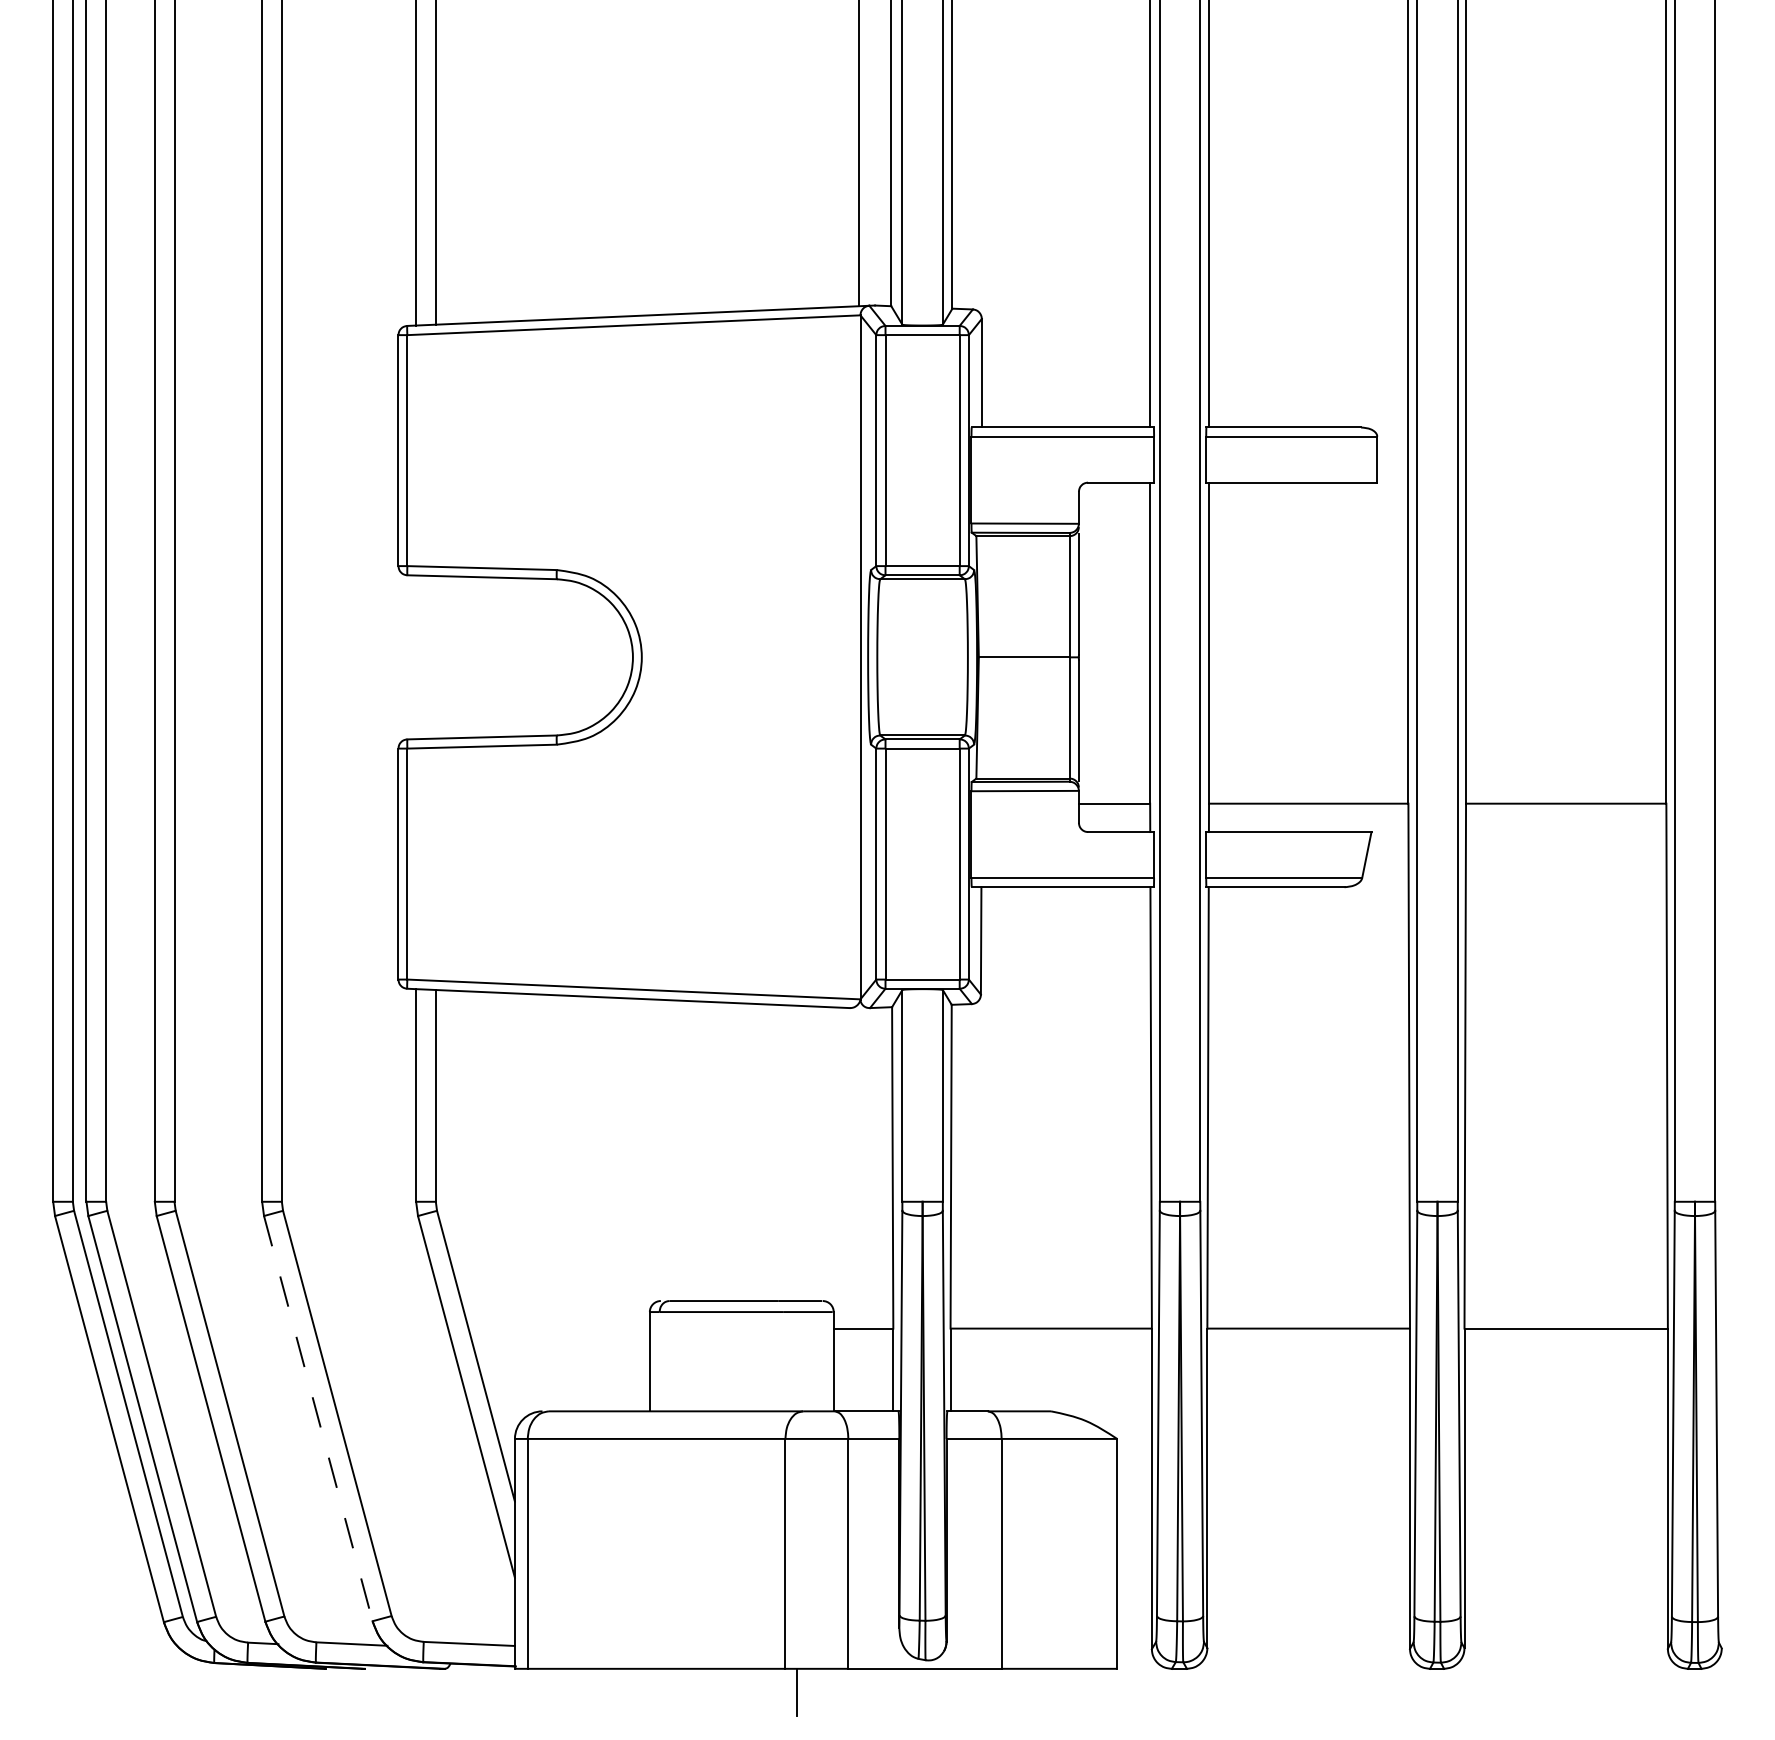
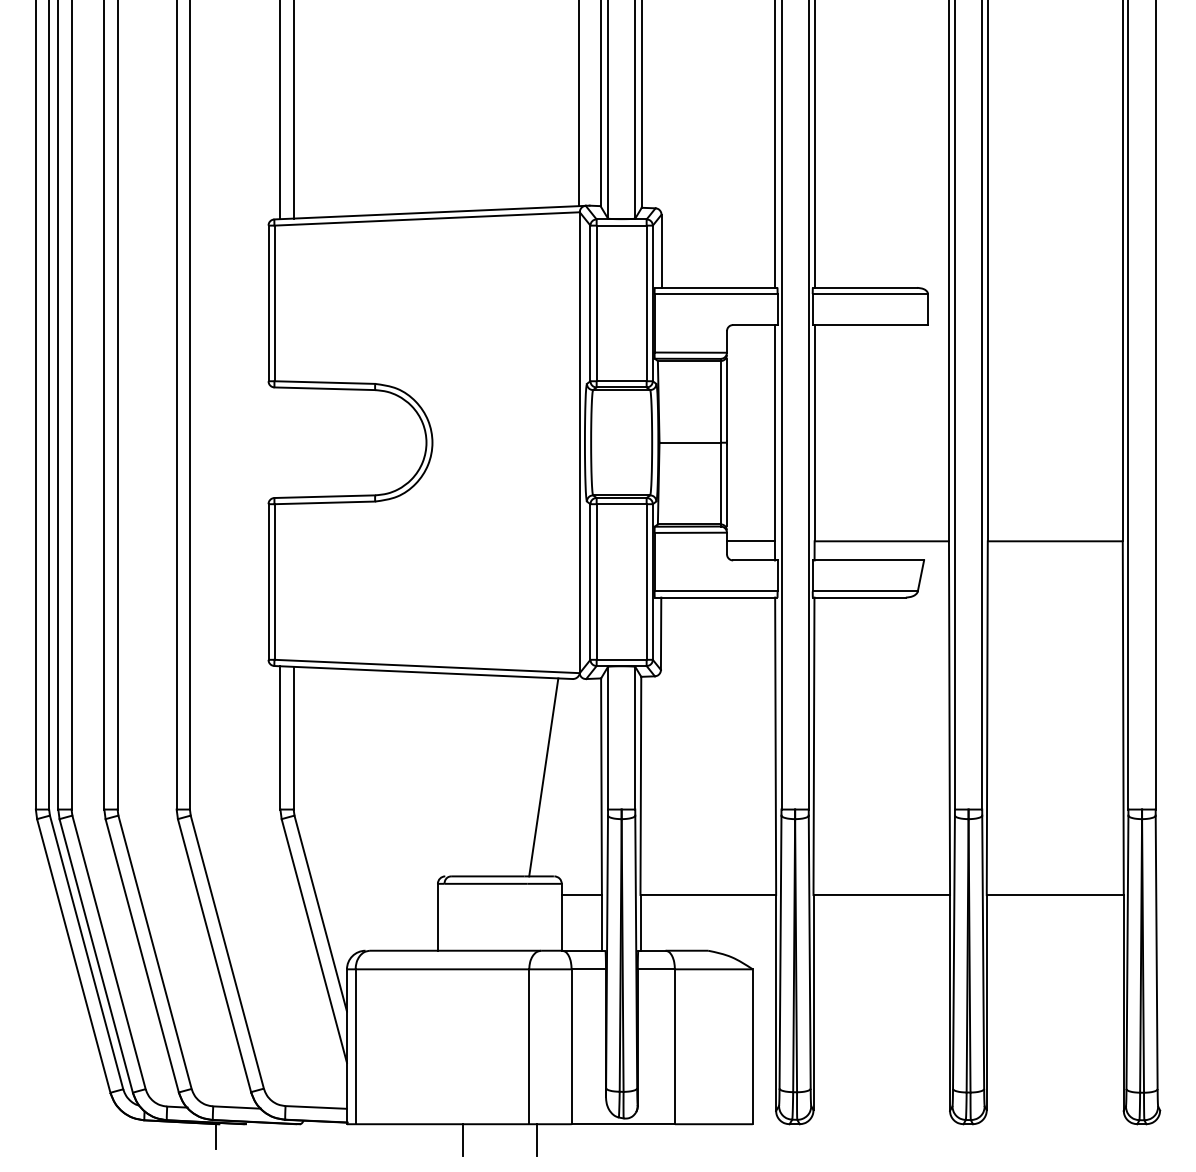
line: (806, 1154) -> (543, 777), added
line: (318, 1419) -> (214, 956), dashed -> solid
line: (319, 1687) -> (215, 1136), added
line: (686, 1691) -> (462, 1139), added

